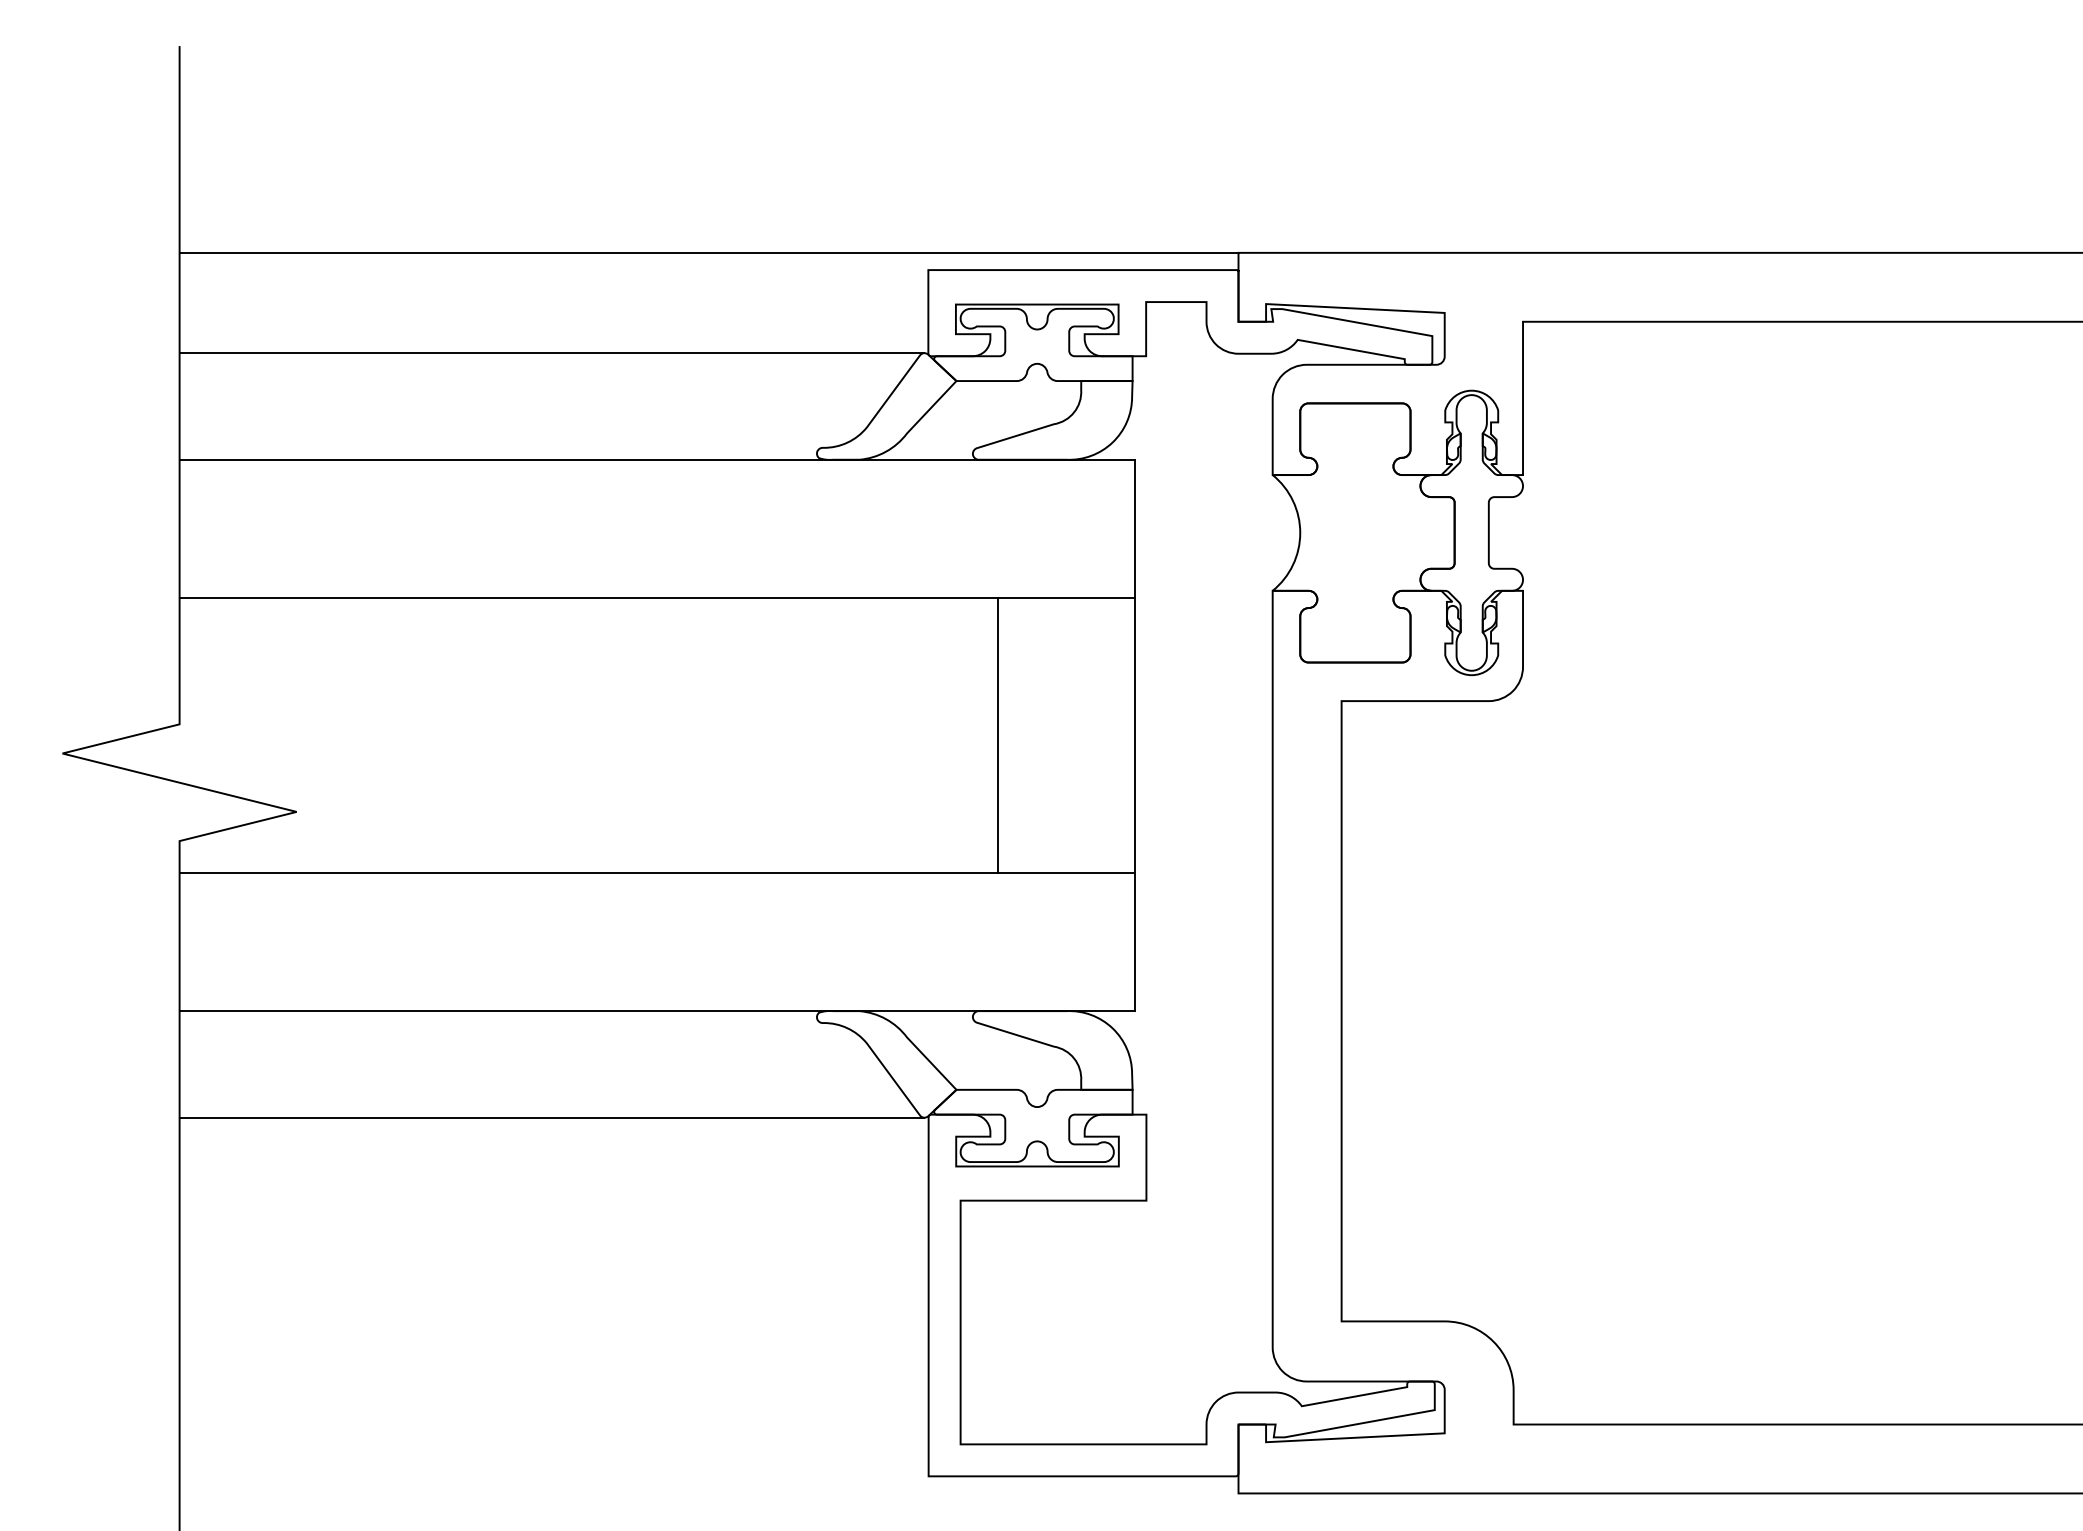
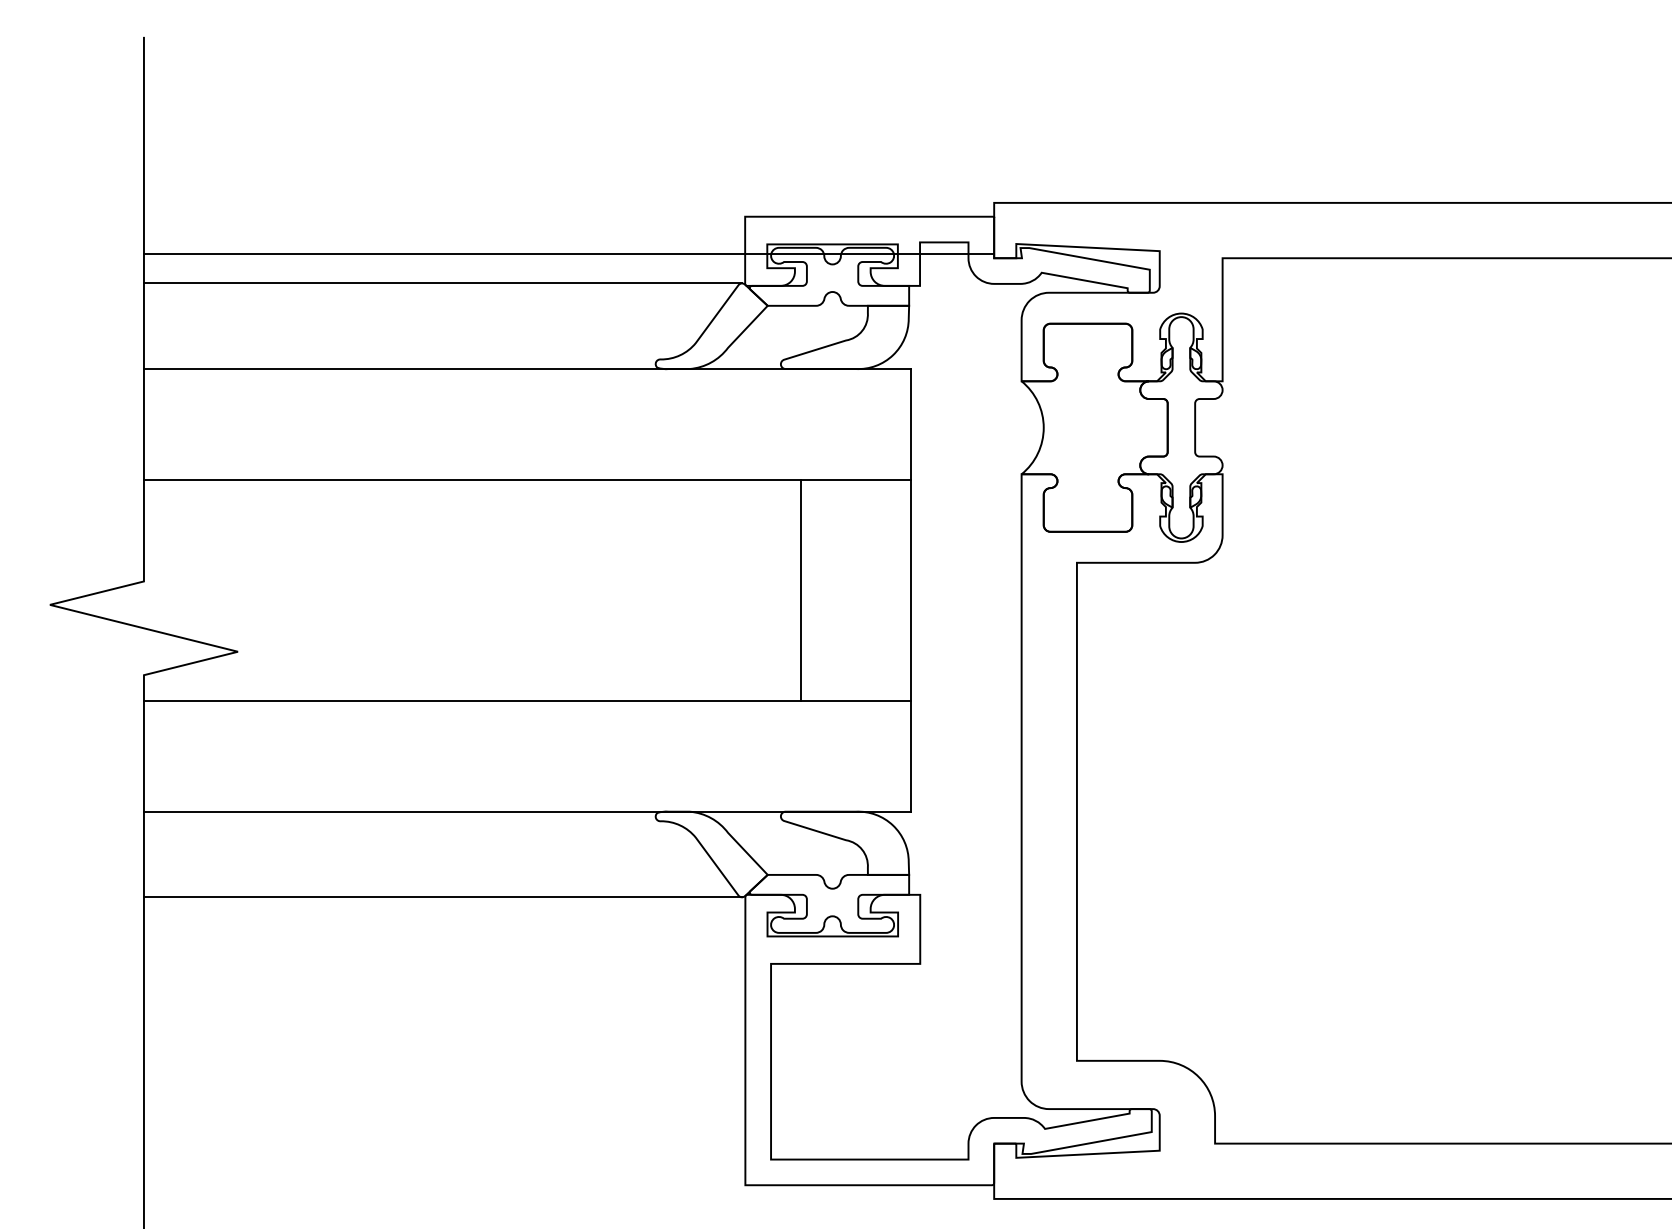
line: (708, 252) -> (568, 253), moved

